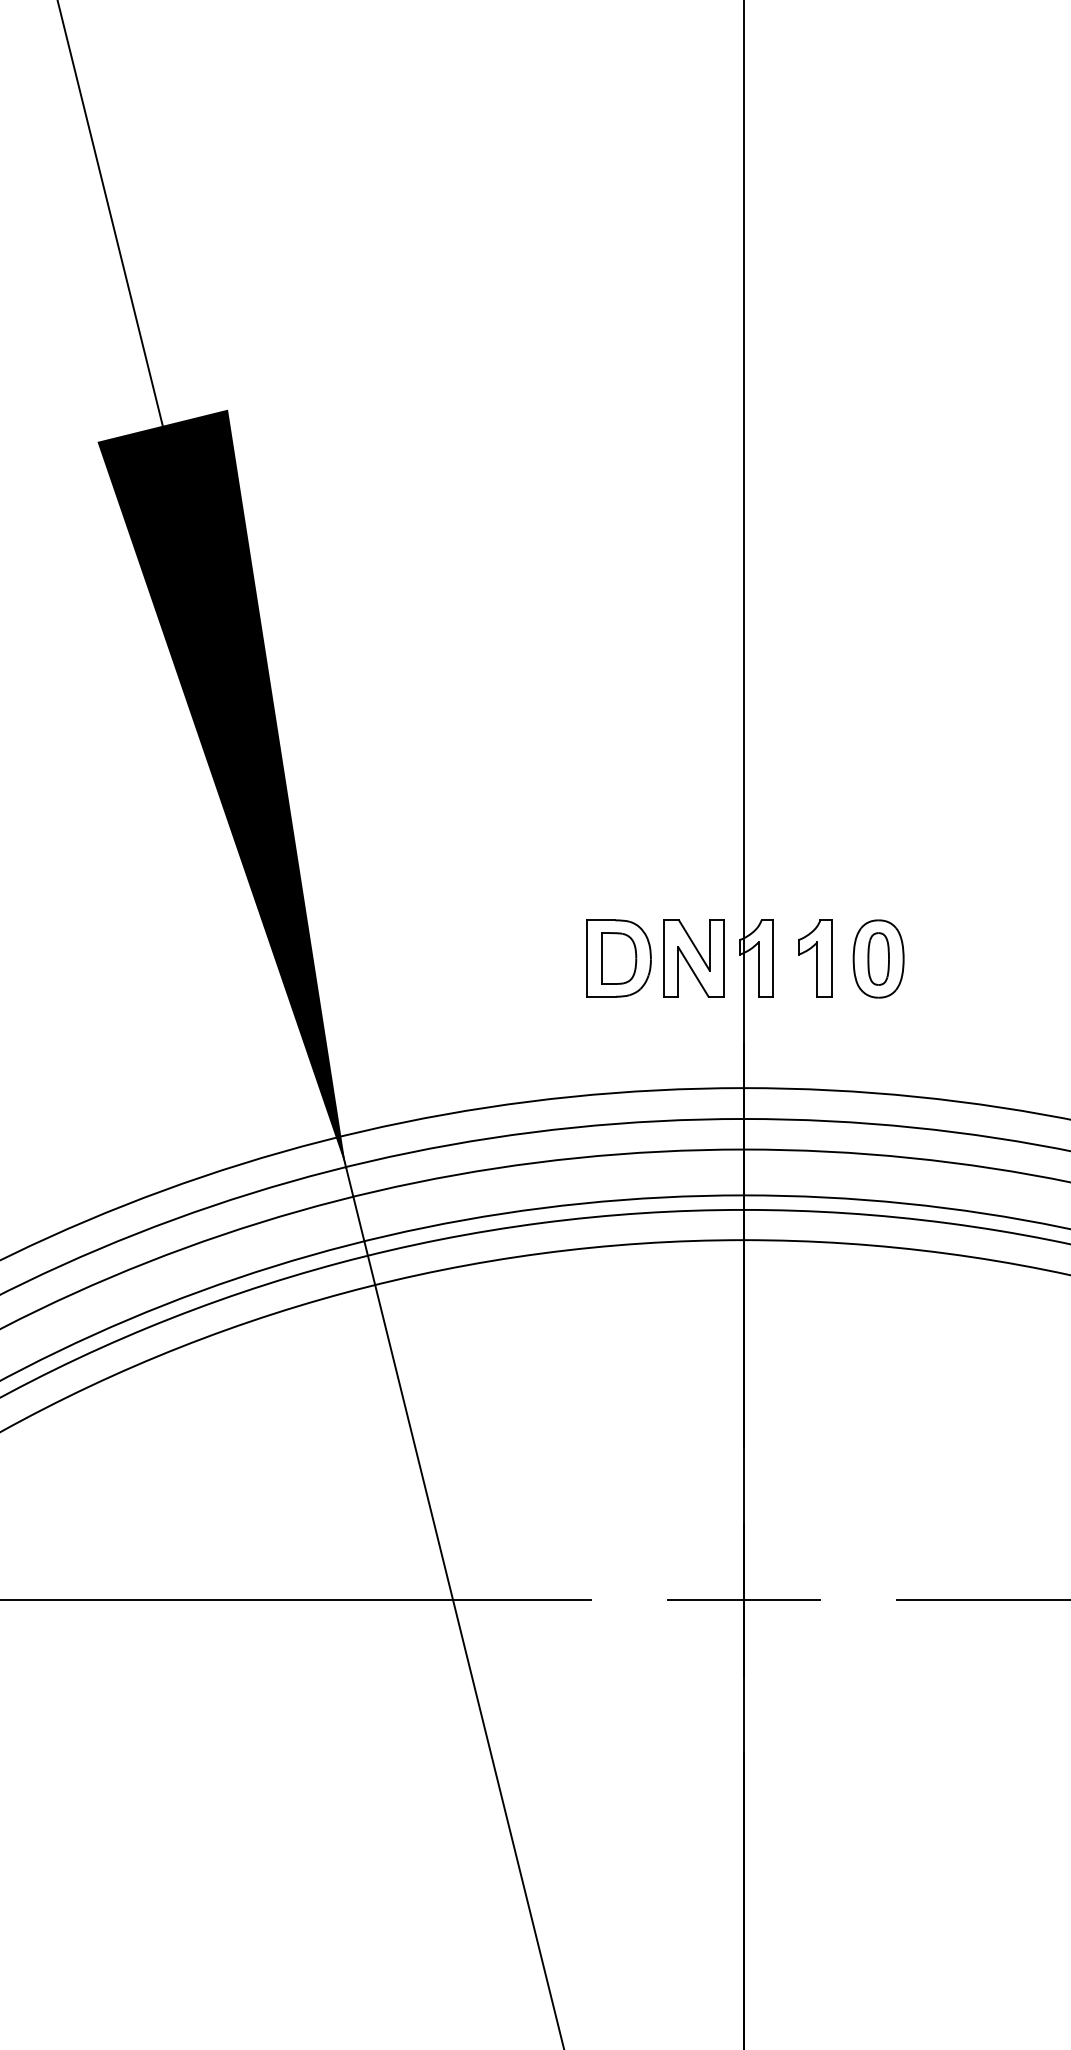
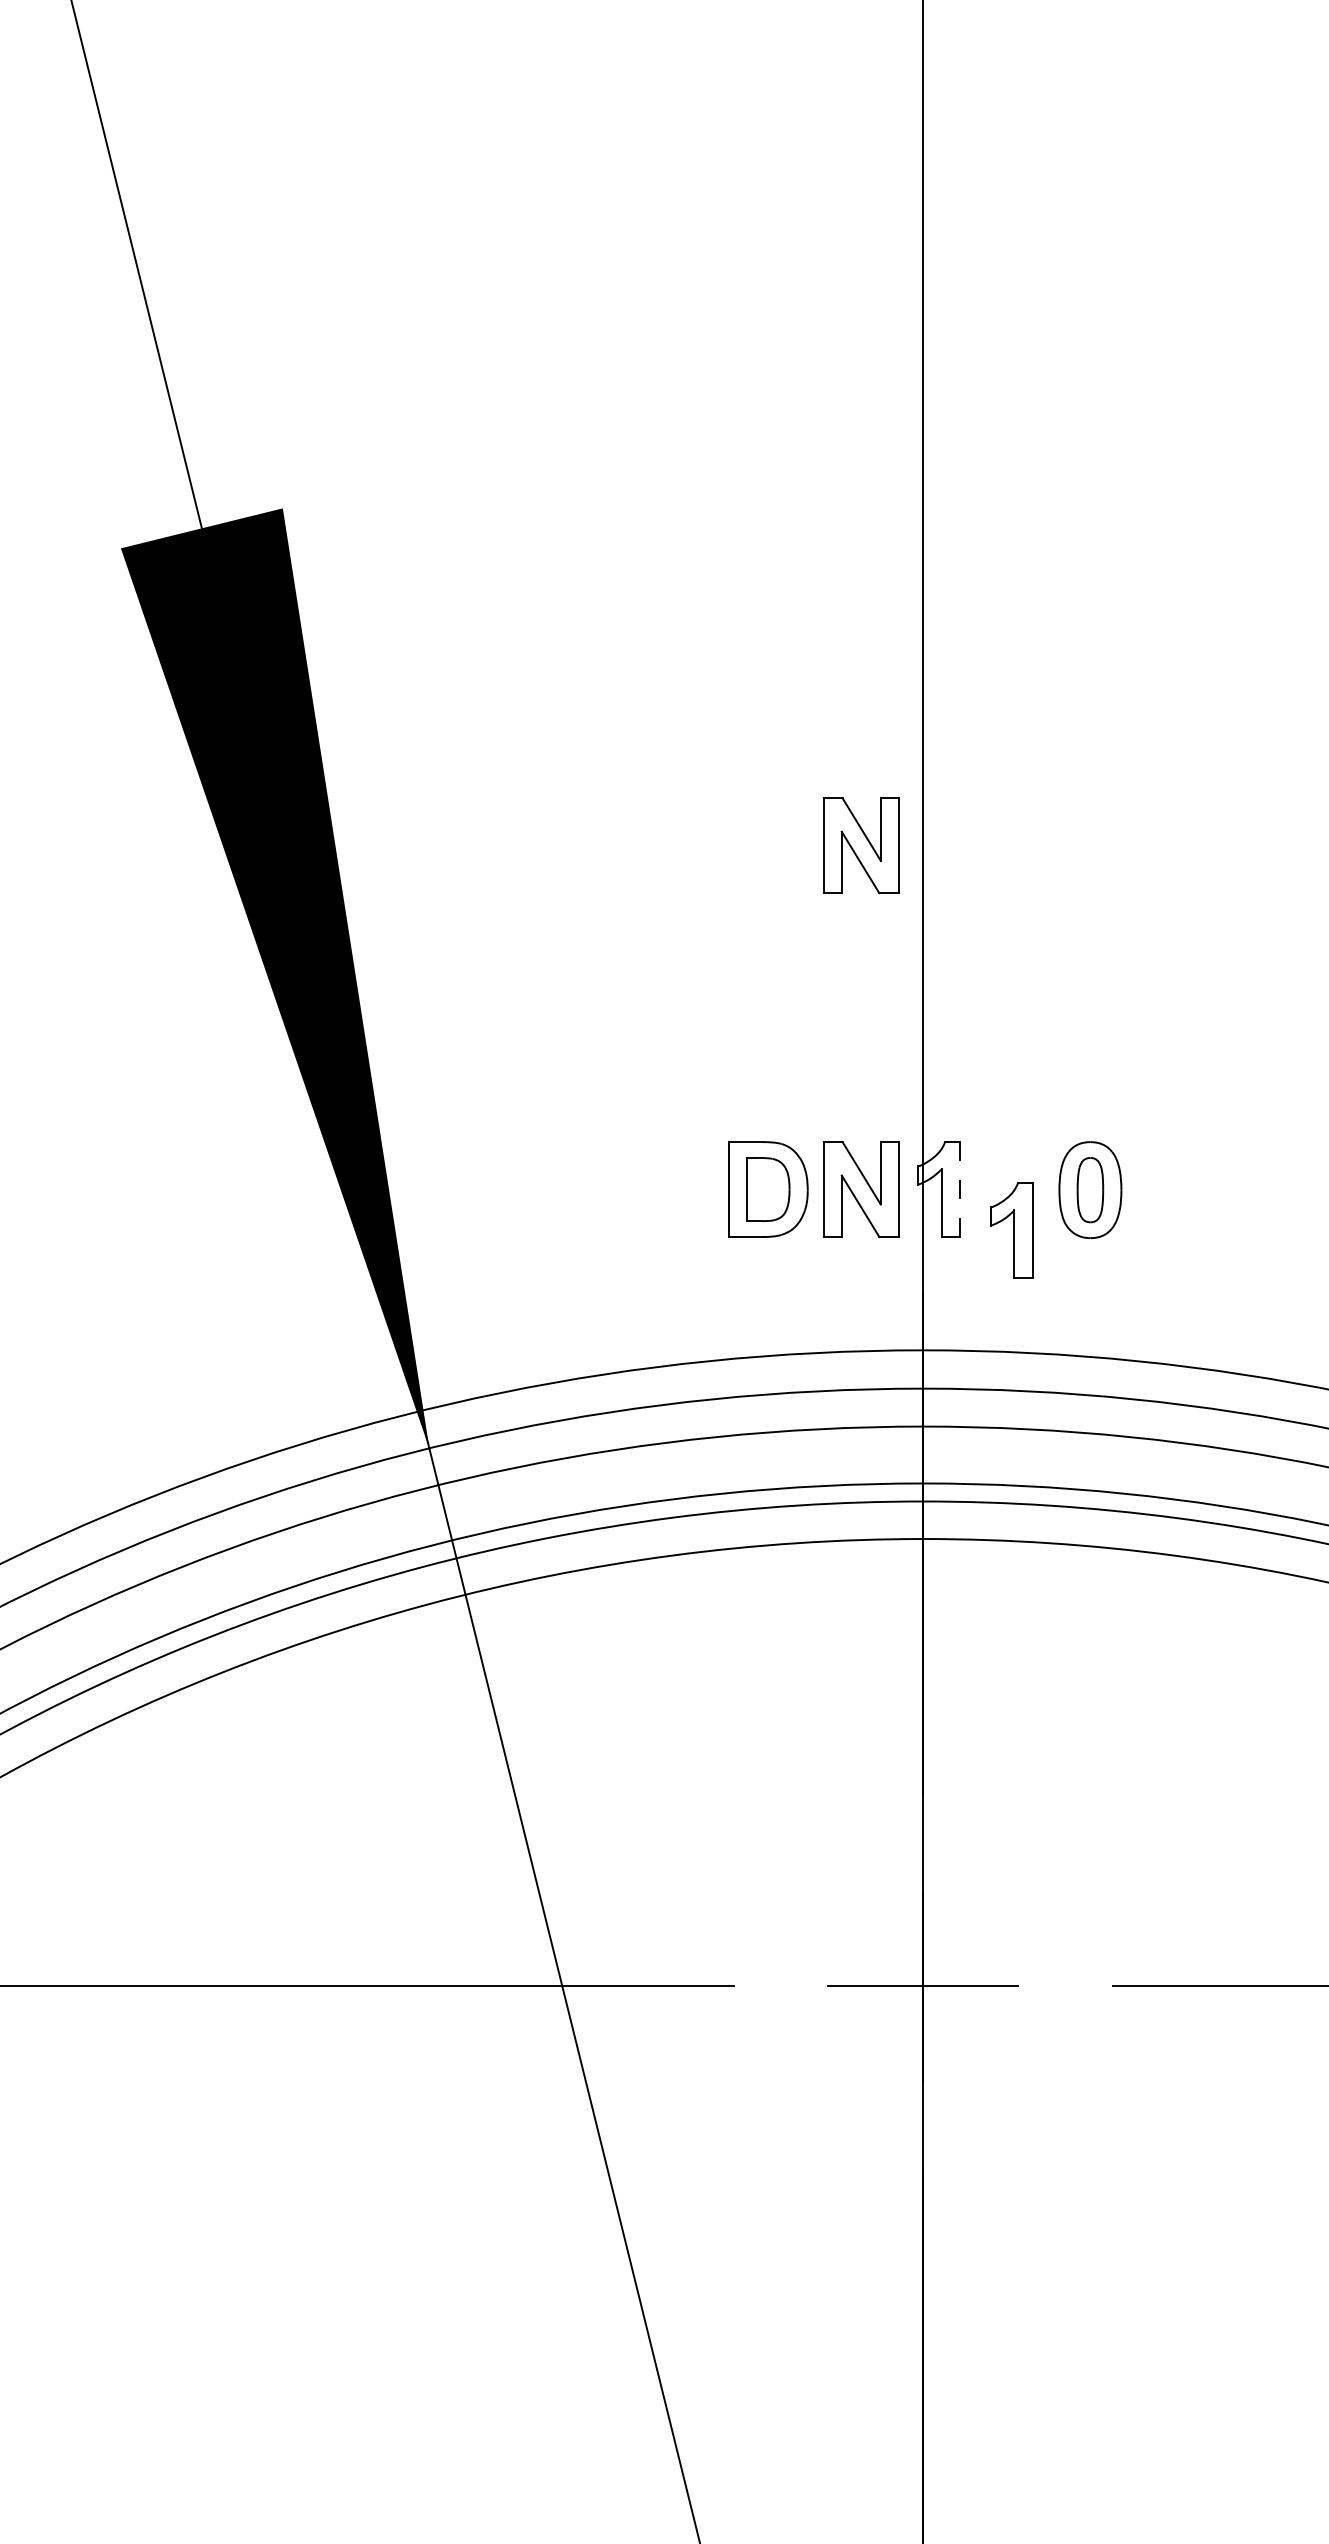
part: (693, 681) -> (860, 845), added
part: (815, 958) -> (1012, 1230), moved
line: (773, 959) -> (959, 1190), solid -> dashed

